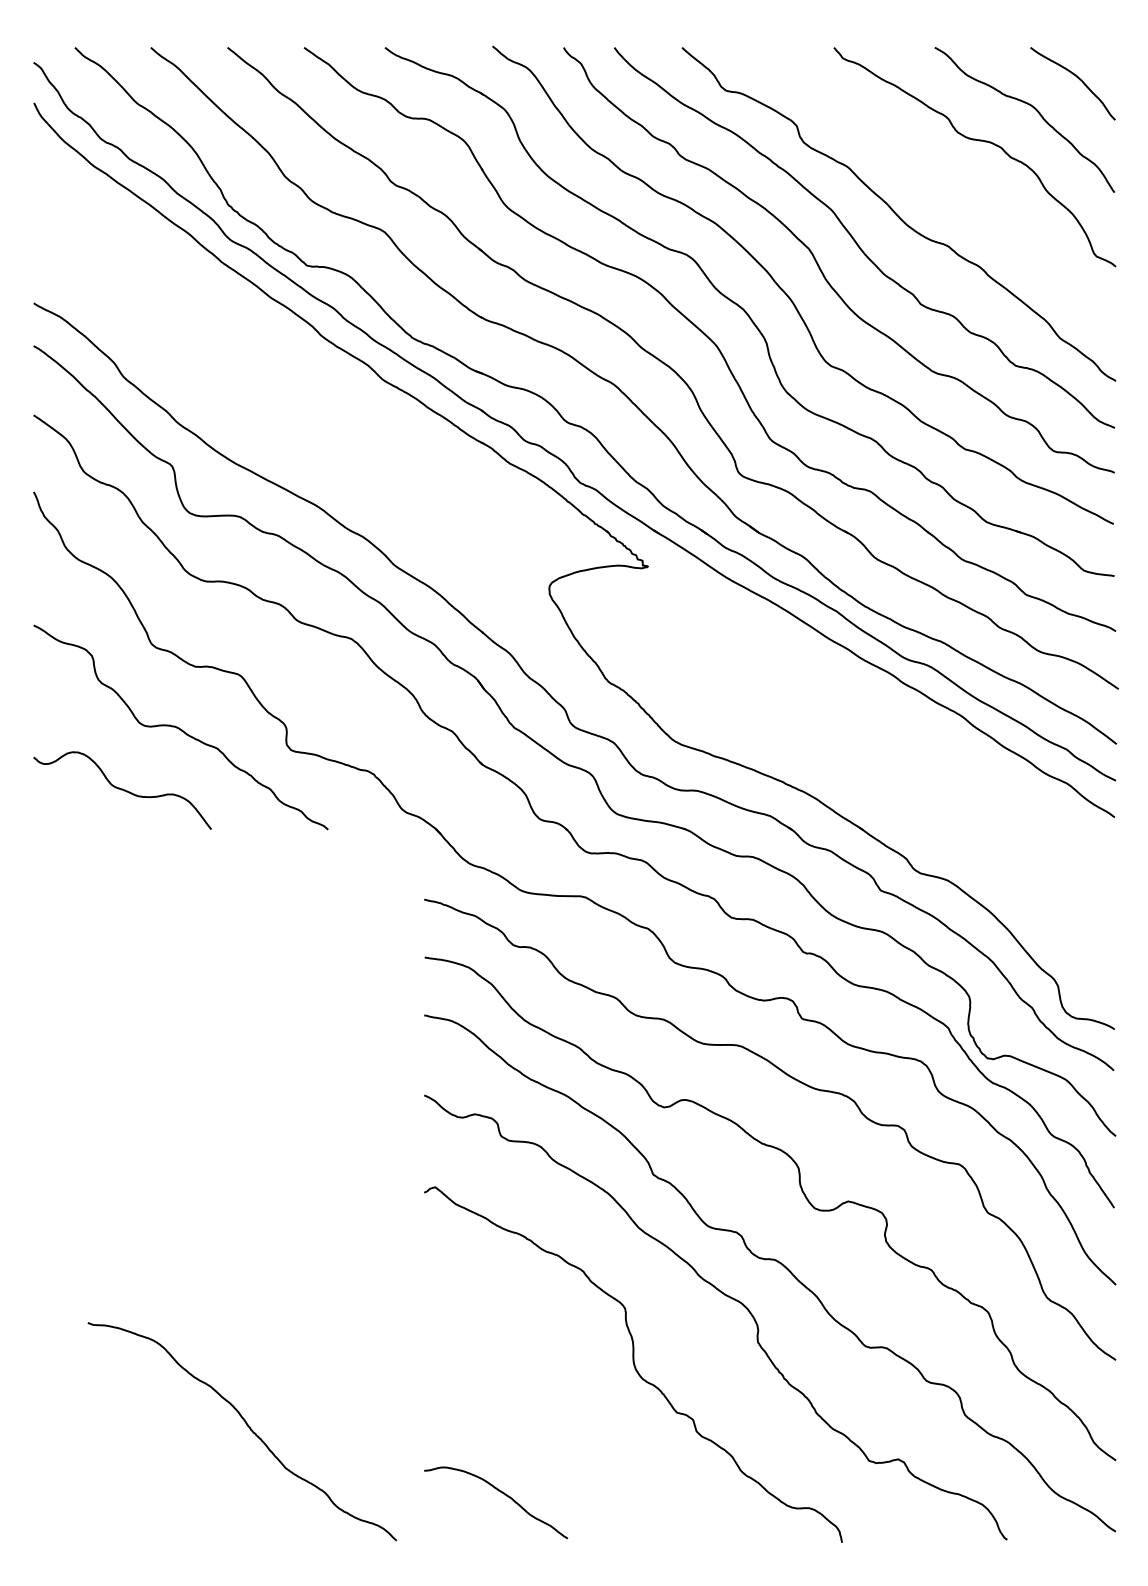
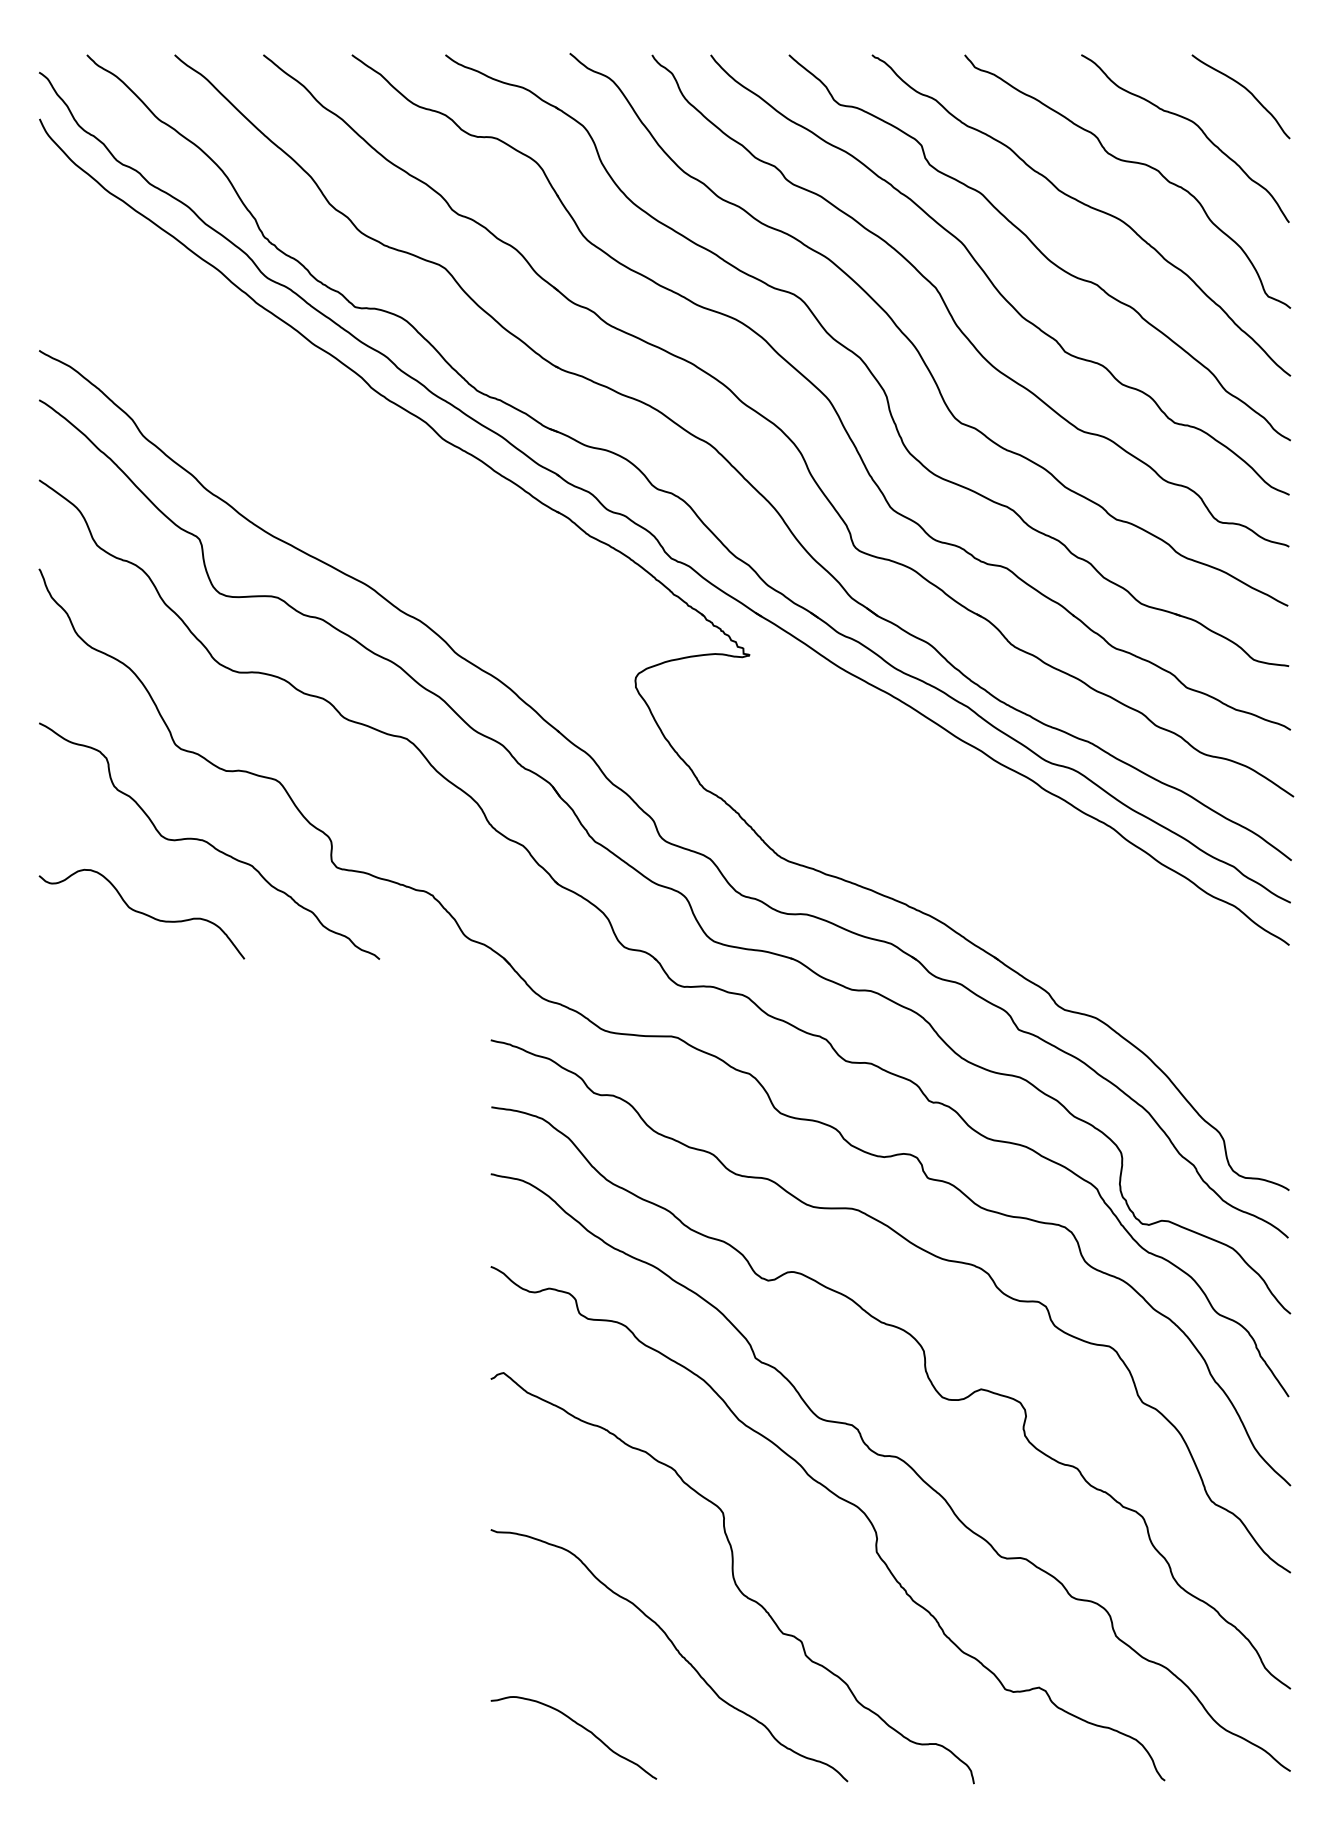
curve: (939, 178) -> (1086, 206), added
curve: (247, 1426) -> (675, 1649), moved

